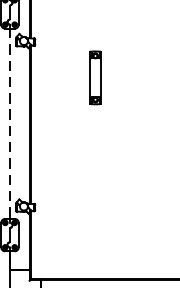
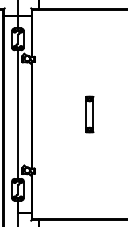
part: (95, 77) -> (89, 114), moved
line: (9, 123) -> (17, 114), dashed -> solid

